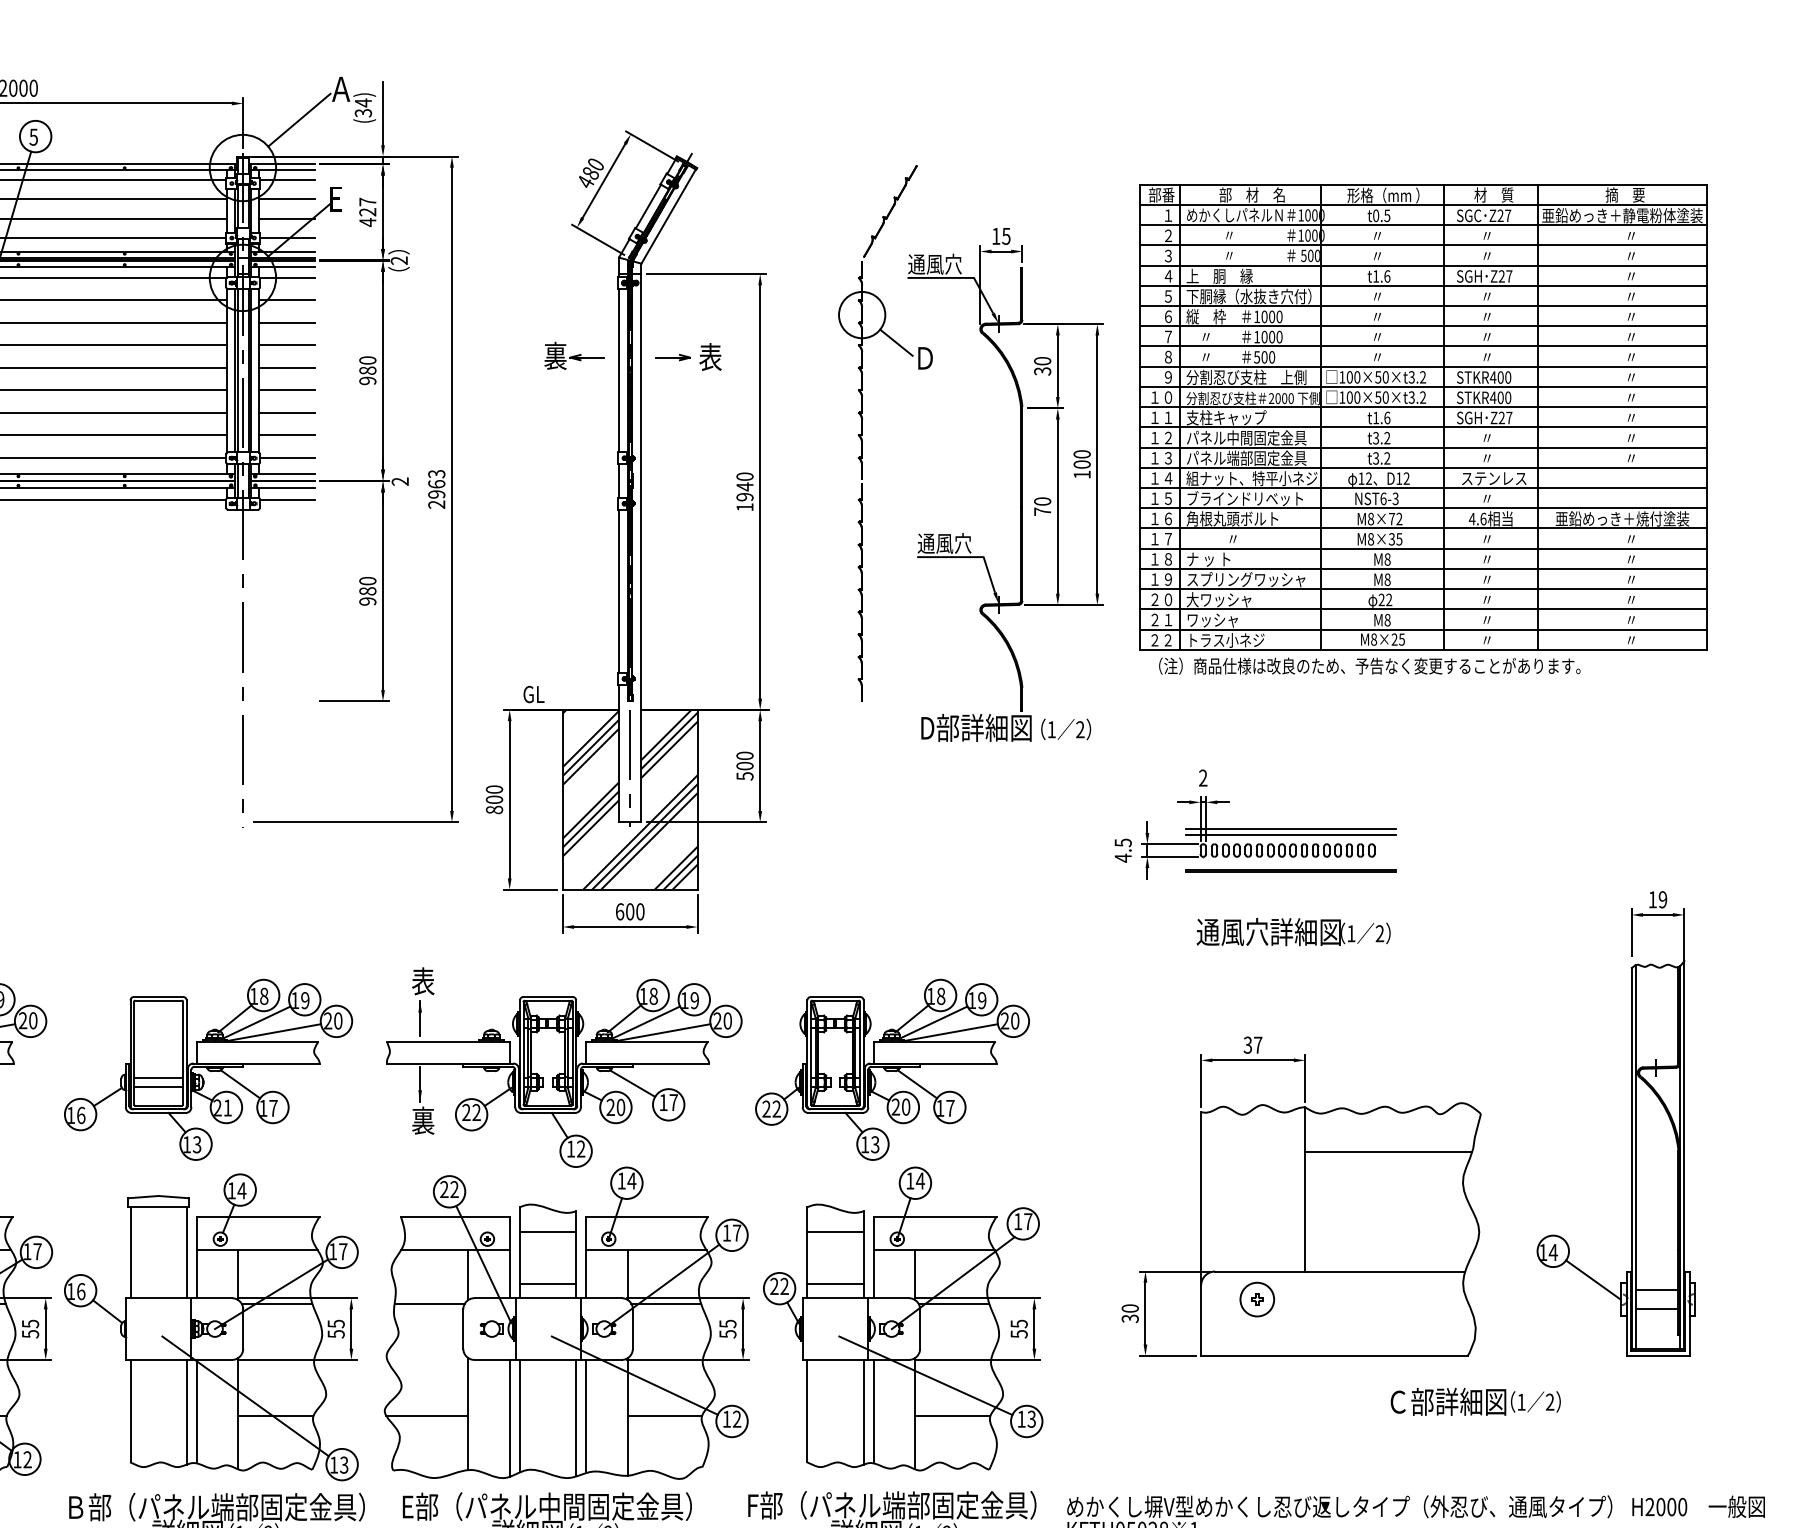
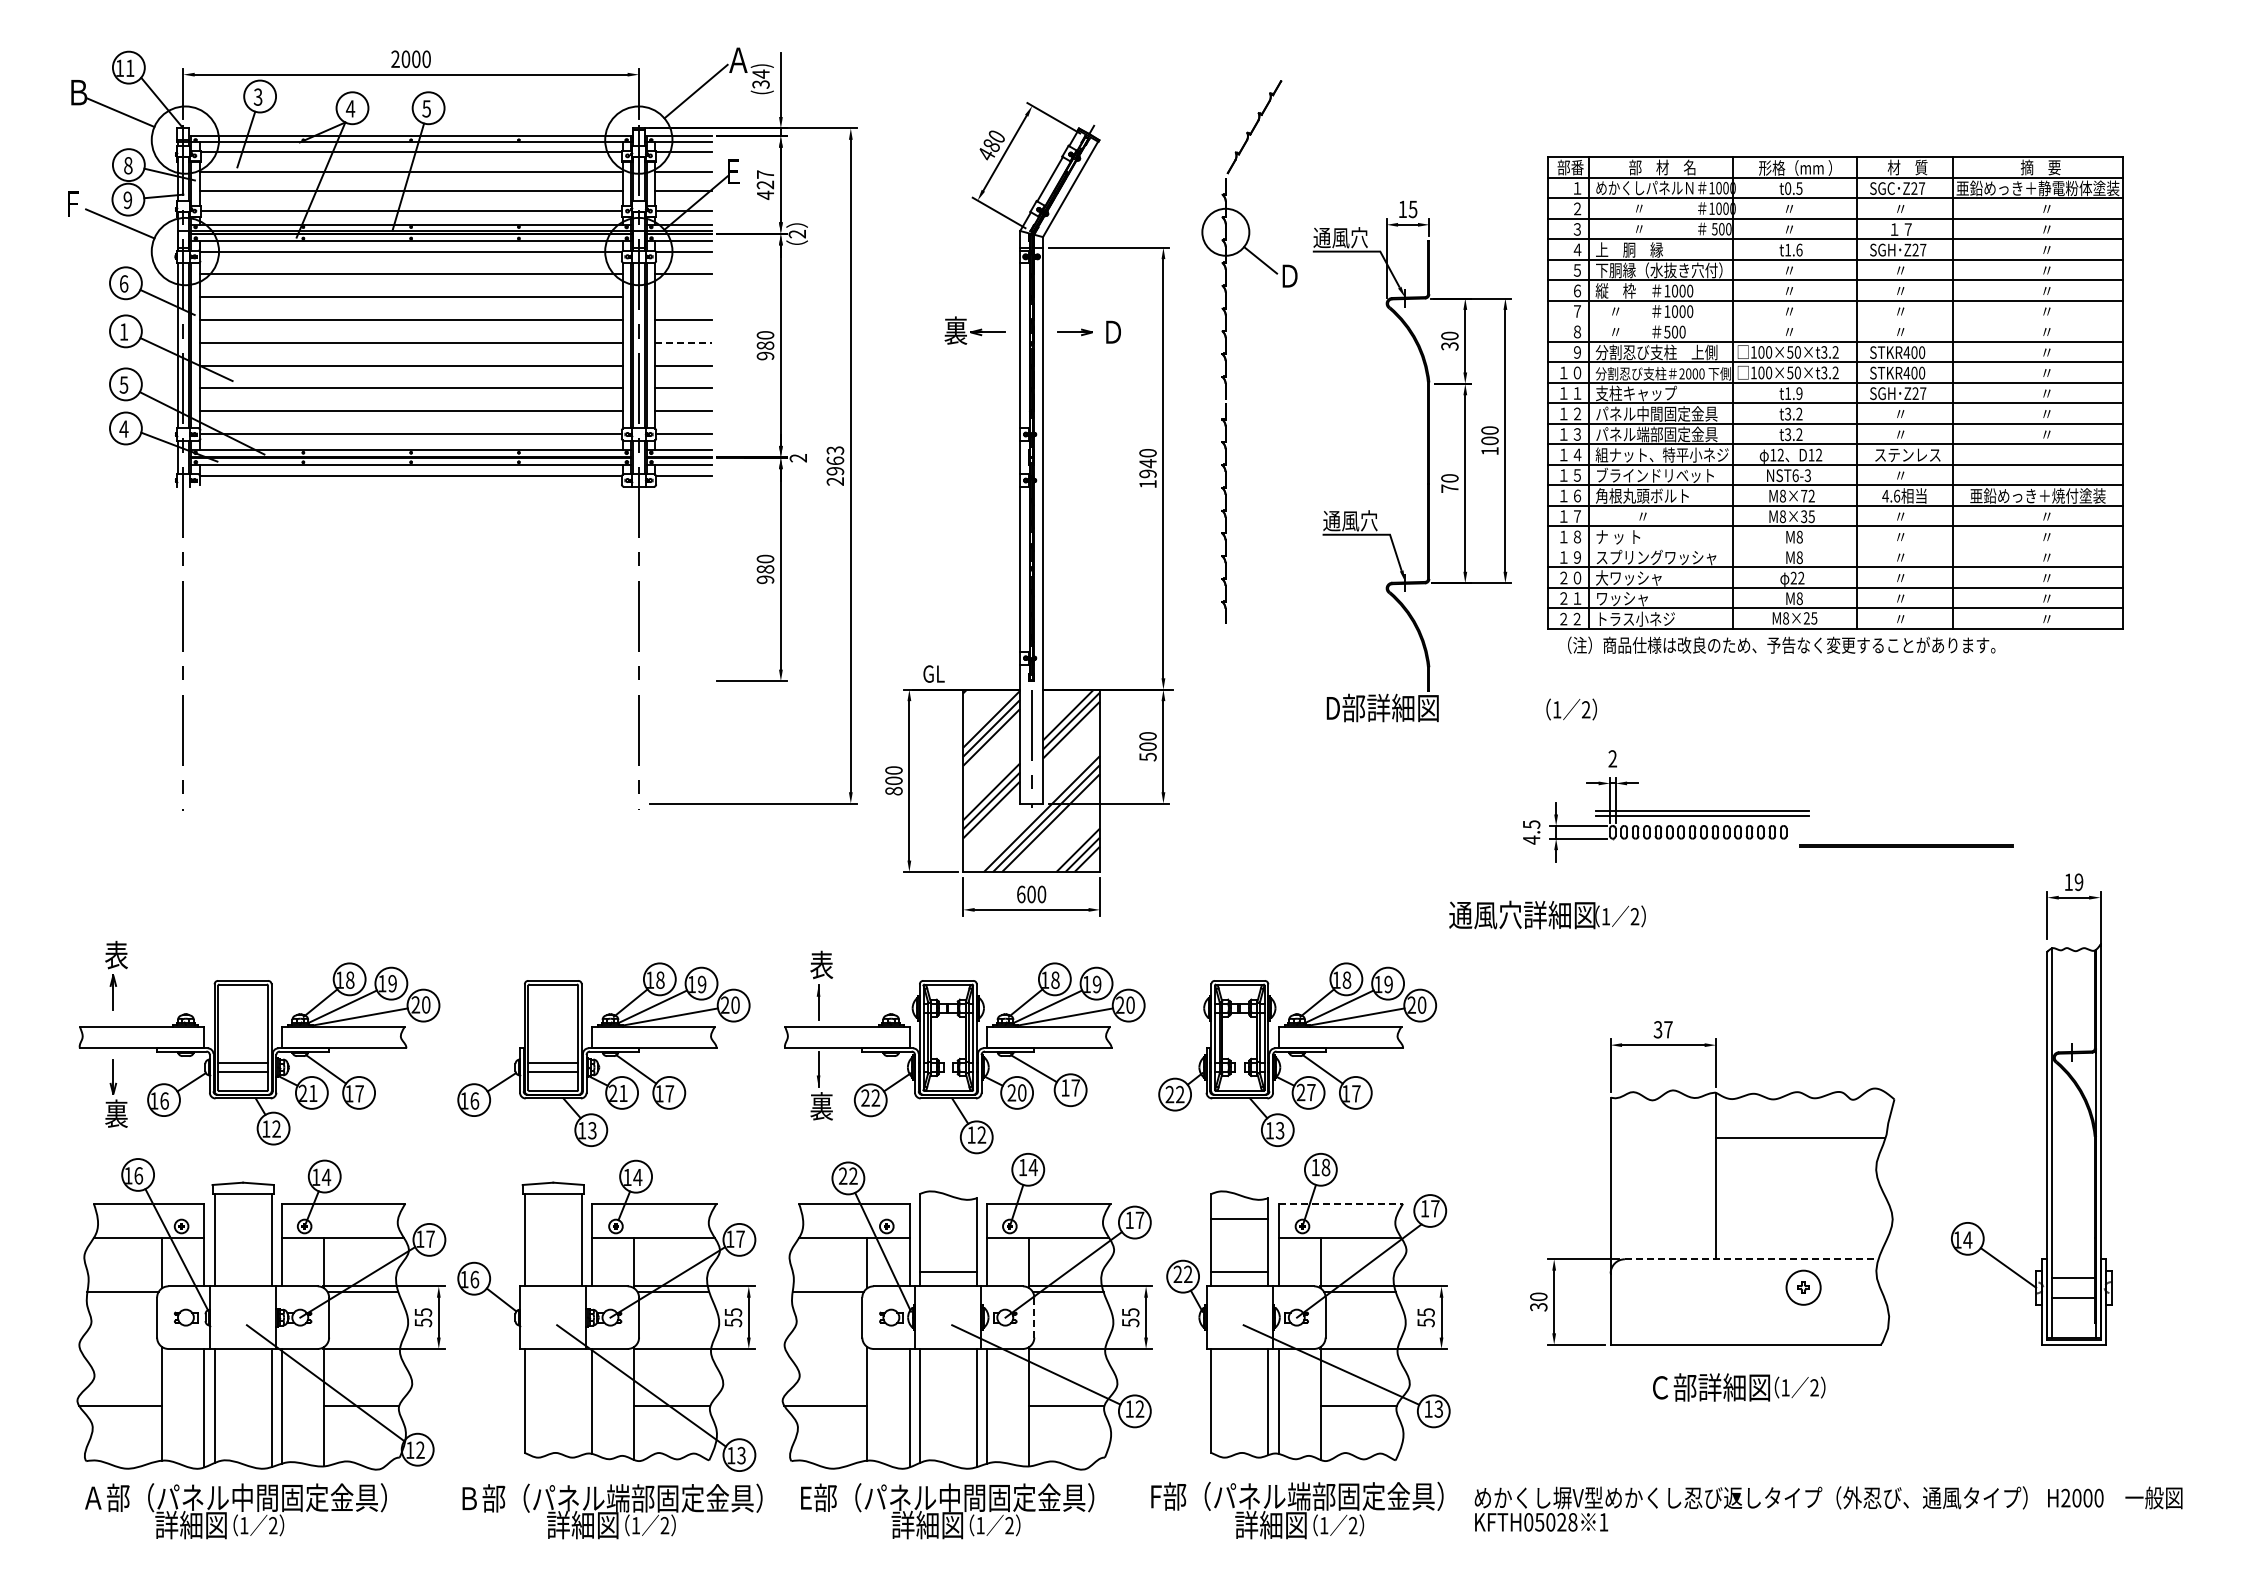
text: (1487, 256) -> (1901, 229), 〃 -> １７
line: (286, 323) -> (683, 297), removed
line: (1422, 346) -> (1835, 321), removed
text: (709, 356) -> (1112, 331), 表 -> Ｄ
line: (286, 367) -> (683, 342), solid -> dashed
text: (1387, 417) -> (1799, 393), t1.6 -> t1.9
part: (862, 432) -> (1226, 351), moved
line: (1422, 568) -> (1835, 546), removed
text: (1065, 729) -> (1571, 709), moved
line: (1291, 870) -> (1906, 845), moved
text: (1293, 931) -> (1547, 914), moved
text: (906, 1107) -> (1311, 1092), 20 -> 27
text: (919, 1181) -> (1325, 1167), 14 -> 18
line: (935, 1216) -> (1341, 1203), solid -> dashed
line: (547, 1231) -> (947, 1218), removed
line: (1340, 1271) -> (1751, 1259), solid -> dashed
part: (1257, 1299) -> (1803, 1287), moved
line: (633, 1328) -> (1034, 1317), solid -> dashed
text: (1476, 1401) -> (1739, 1387), moved
line: (186, 1411) -> (581, 1401), removed

